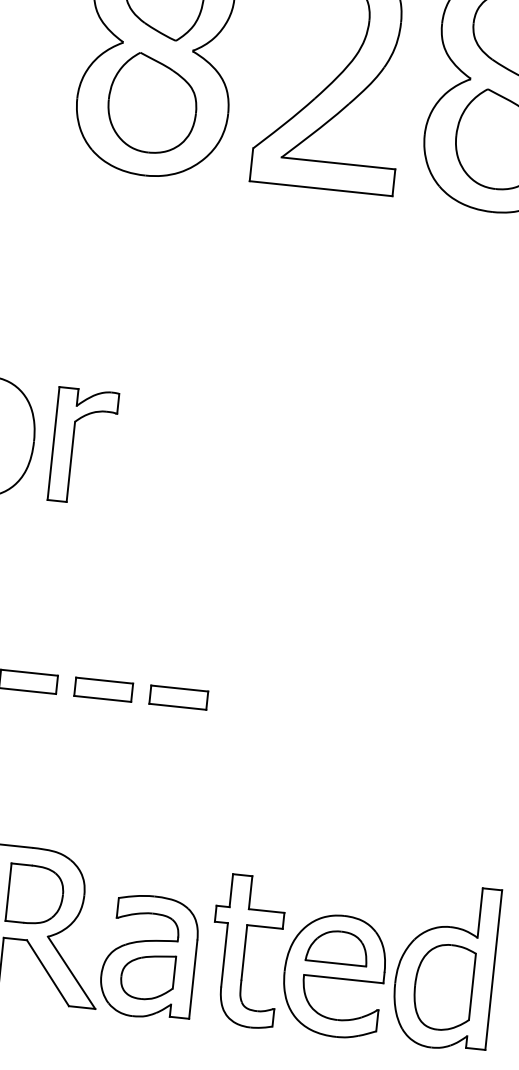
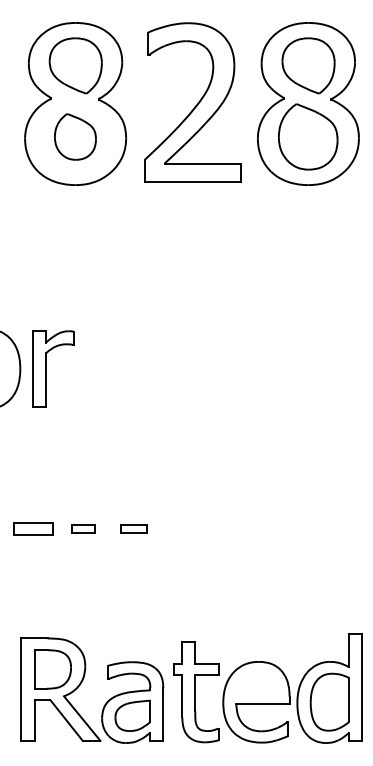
part: (152, 102) -> (75, 136), size x0.7
part: (103, 689) -> (83, 528), size x0.6
part: (177, 697) -> (133, 528), size x0.7
part: (337, 946) -> (256, 682), removed

